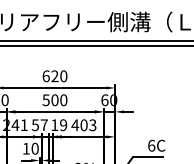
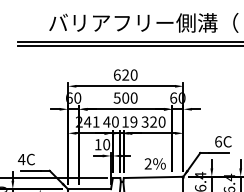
text: (39, 124) -> (110, 121), 57 -> 40
text: (83, 124) -> (153, 121), 403 -> 320

